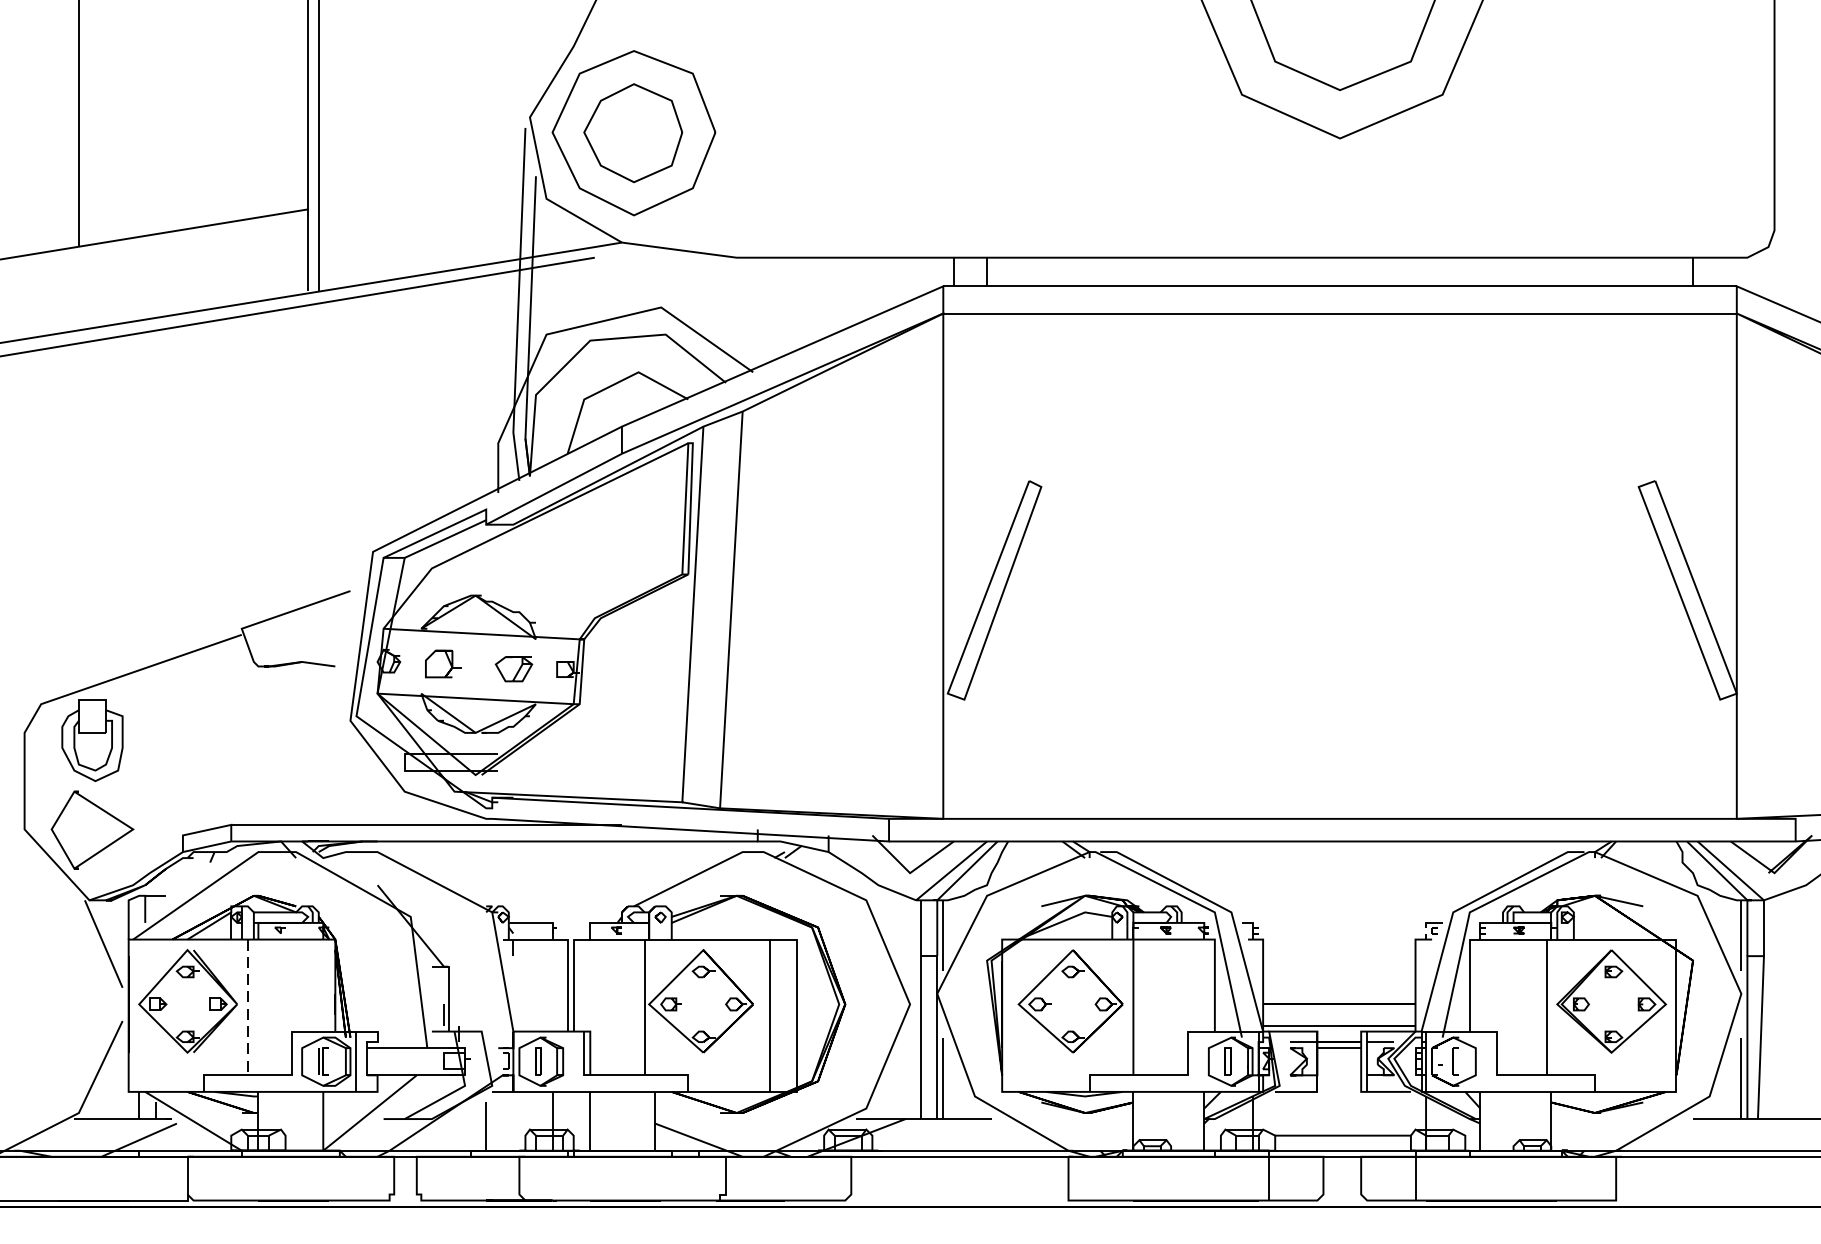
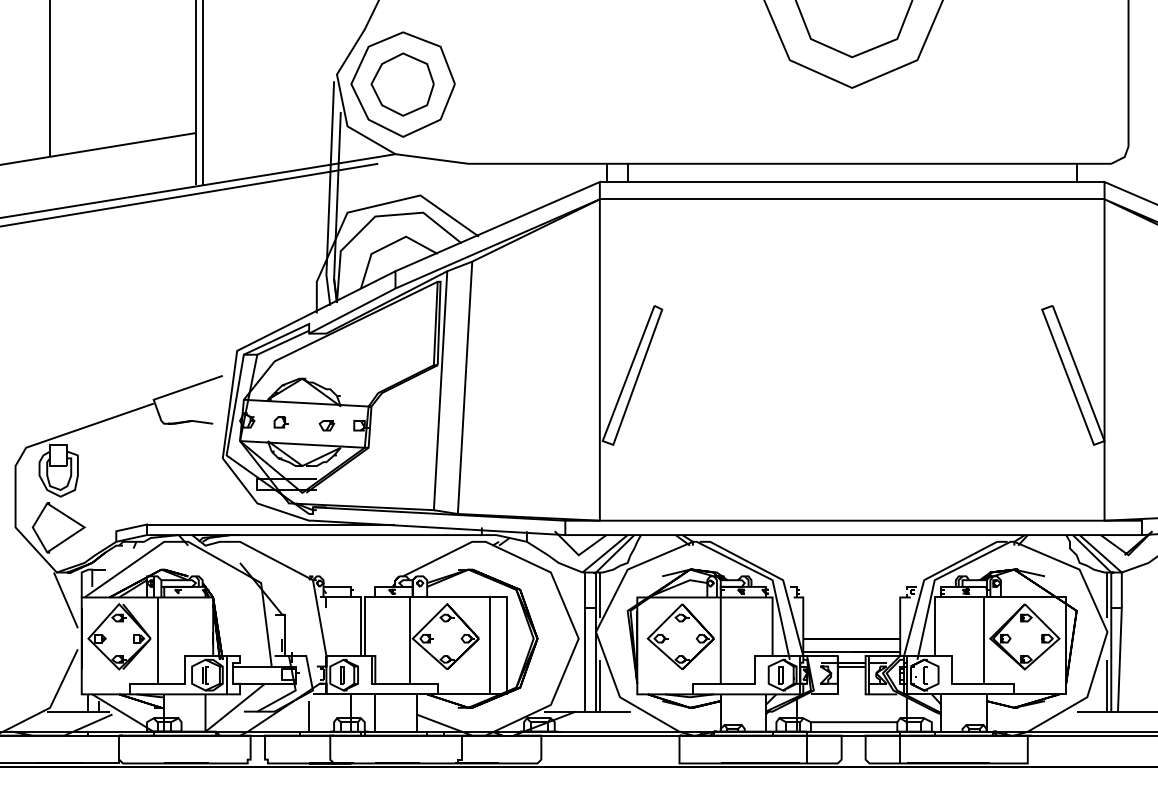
part: (441, 664) -> (280, 422), size x0.62
part: (513, 669) -> (326, 425), size x0.62
line: (247, 1008) -> (157, 641), dashed -> solid

